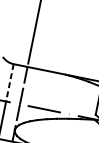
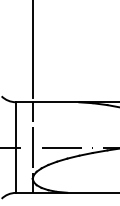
line: (9, 82) -> (15, 124), dashed -> solid

